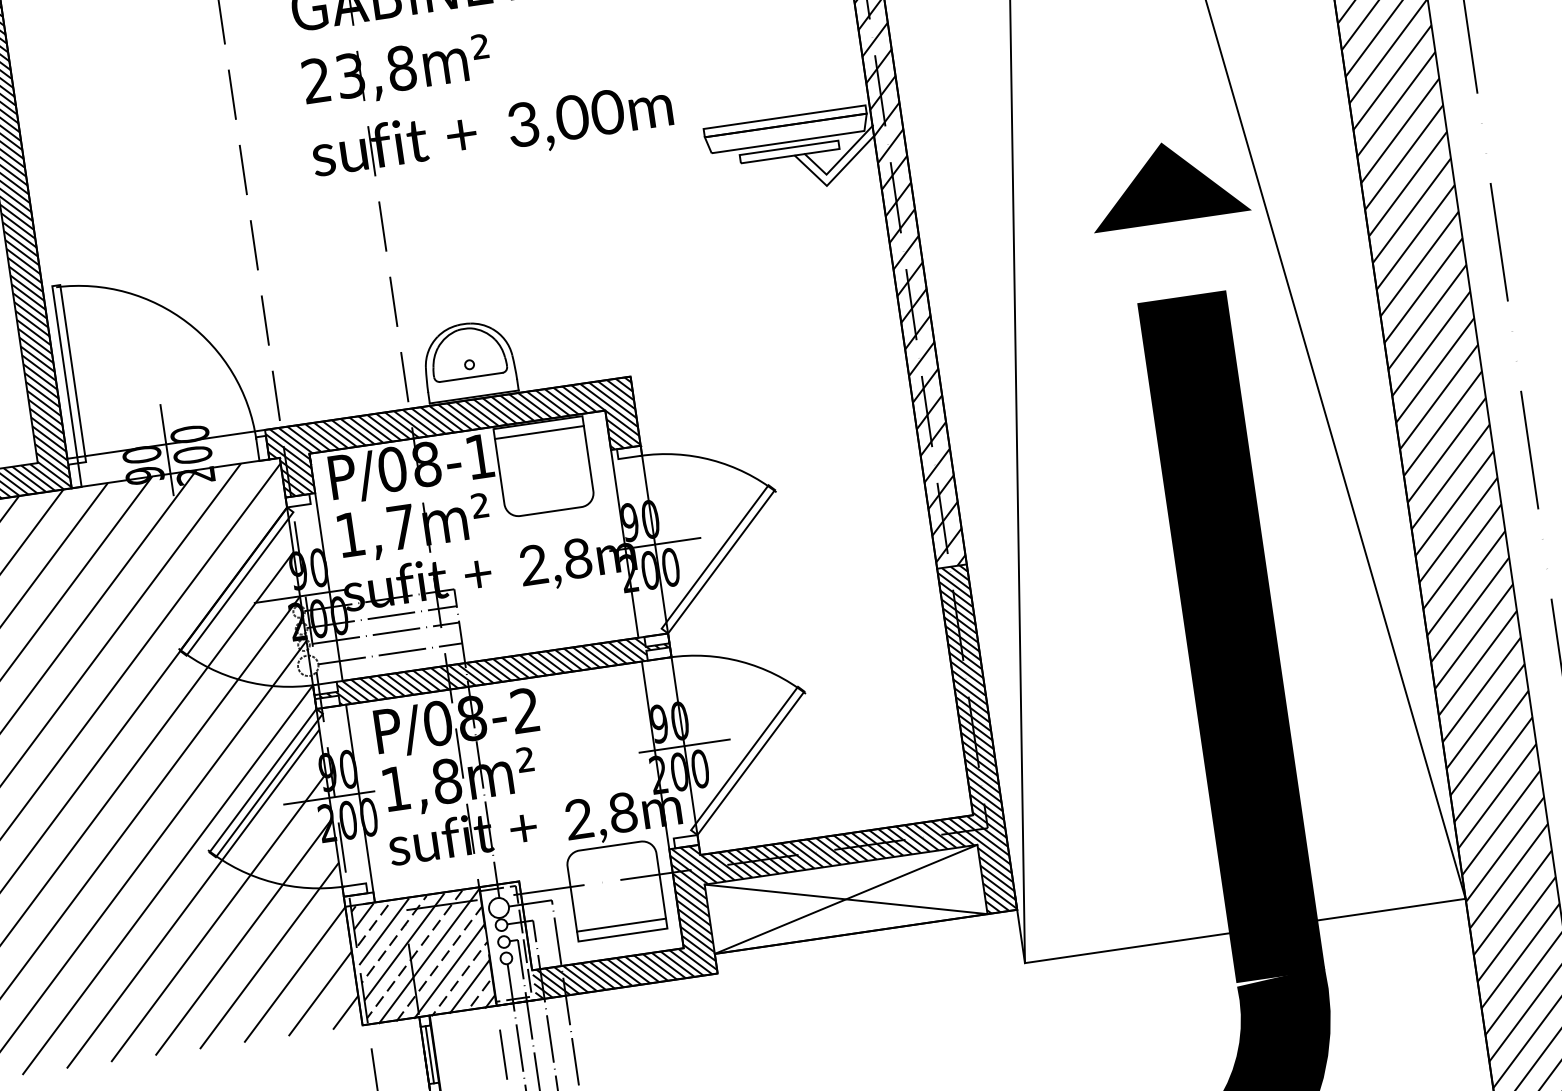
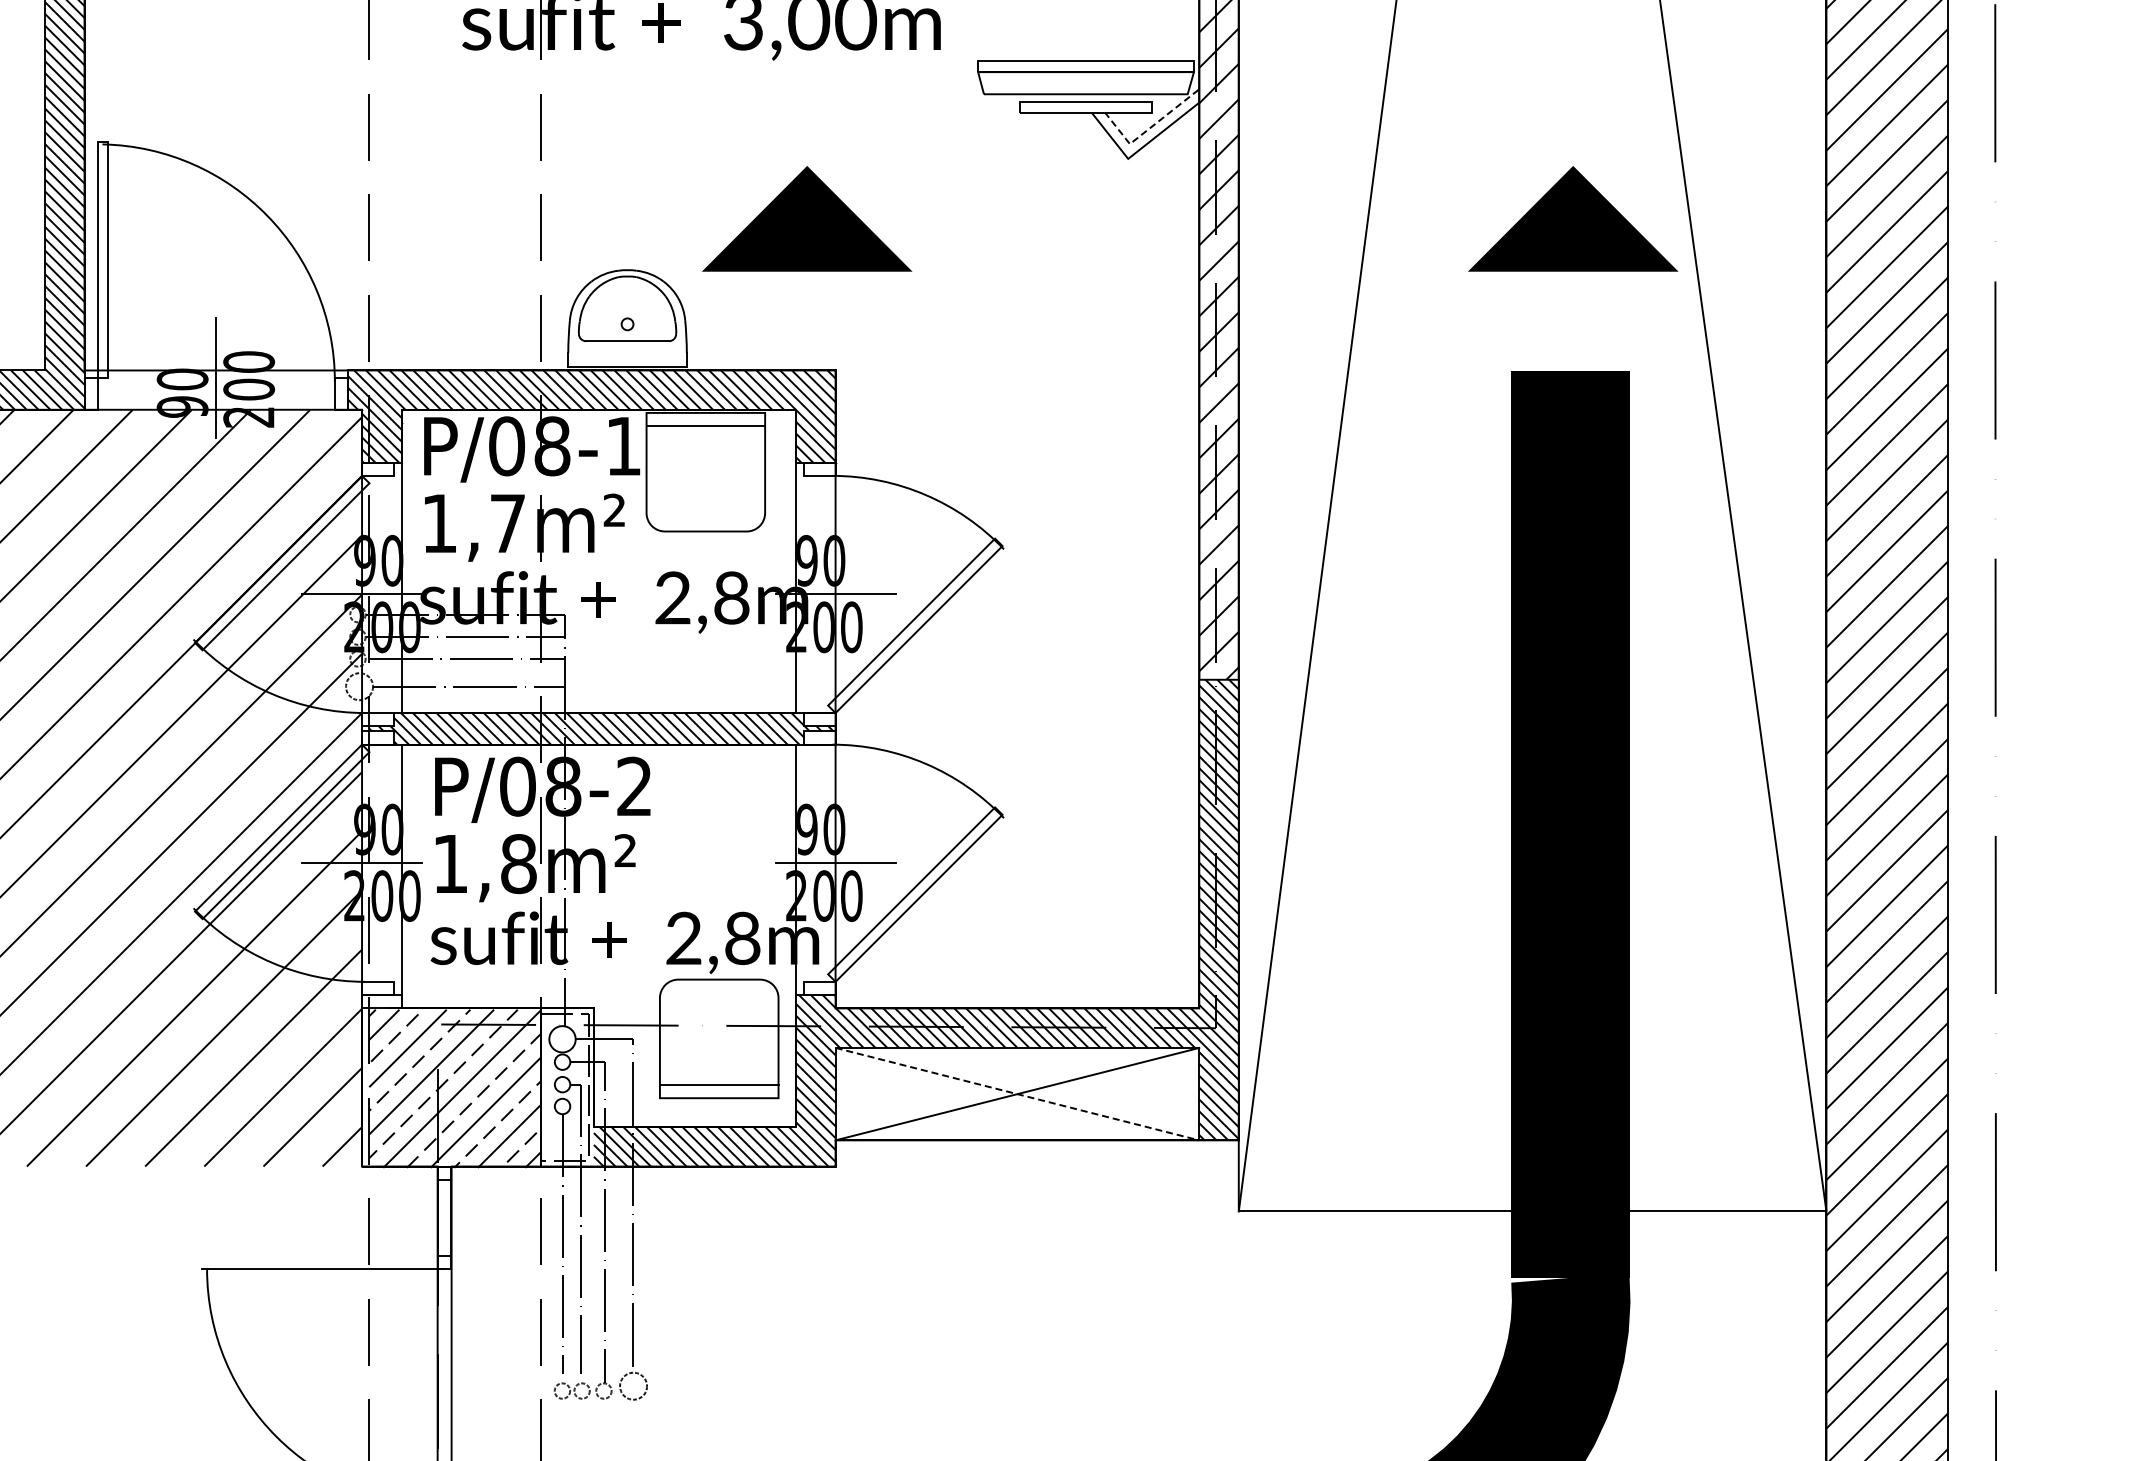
line: (839, 160) -> (1149, 128), solid -> dashed
line: (592, 265) -> (807, 218), added
line: (846, 899) -> (1017, 1094), solid -> dashed
line: (430, 1054) -> (444, 1217), removed

